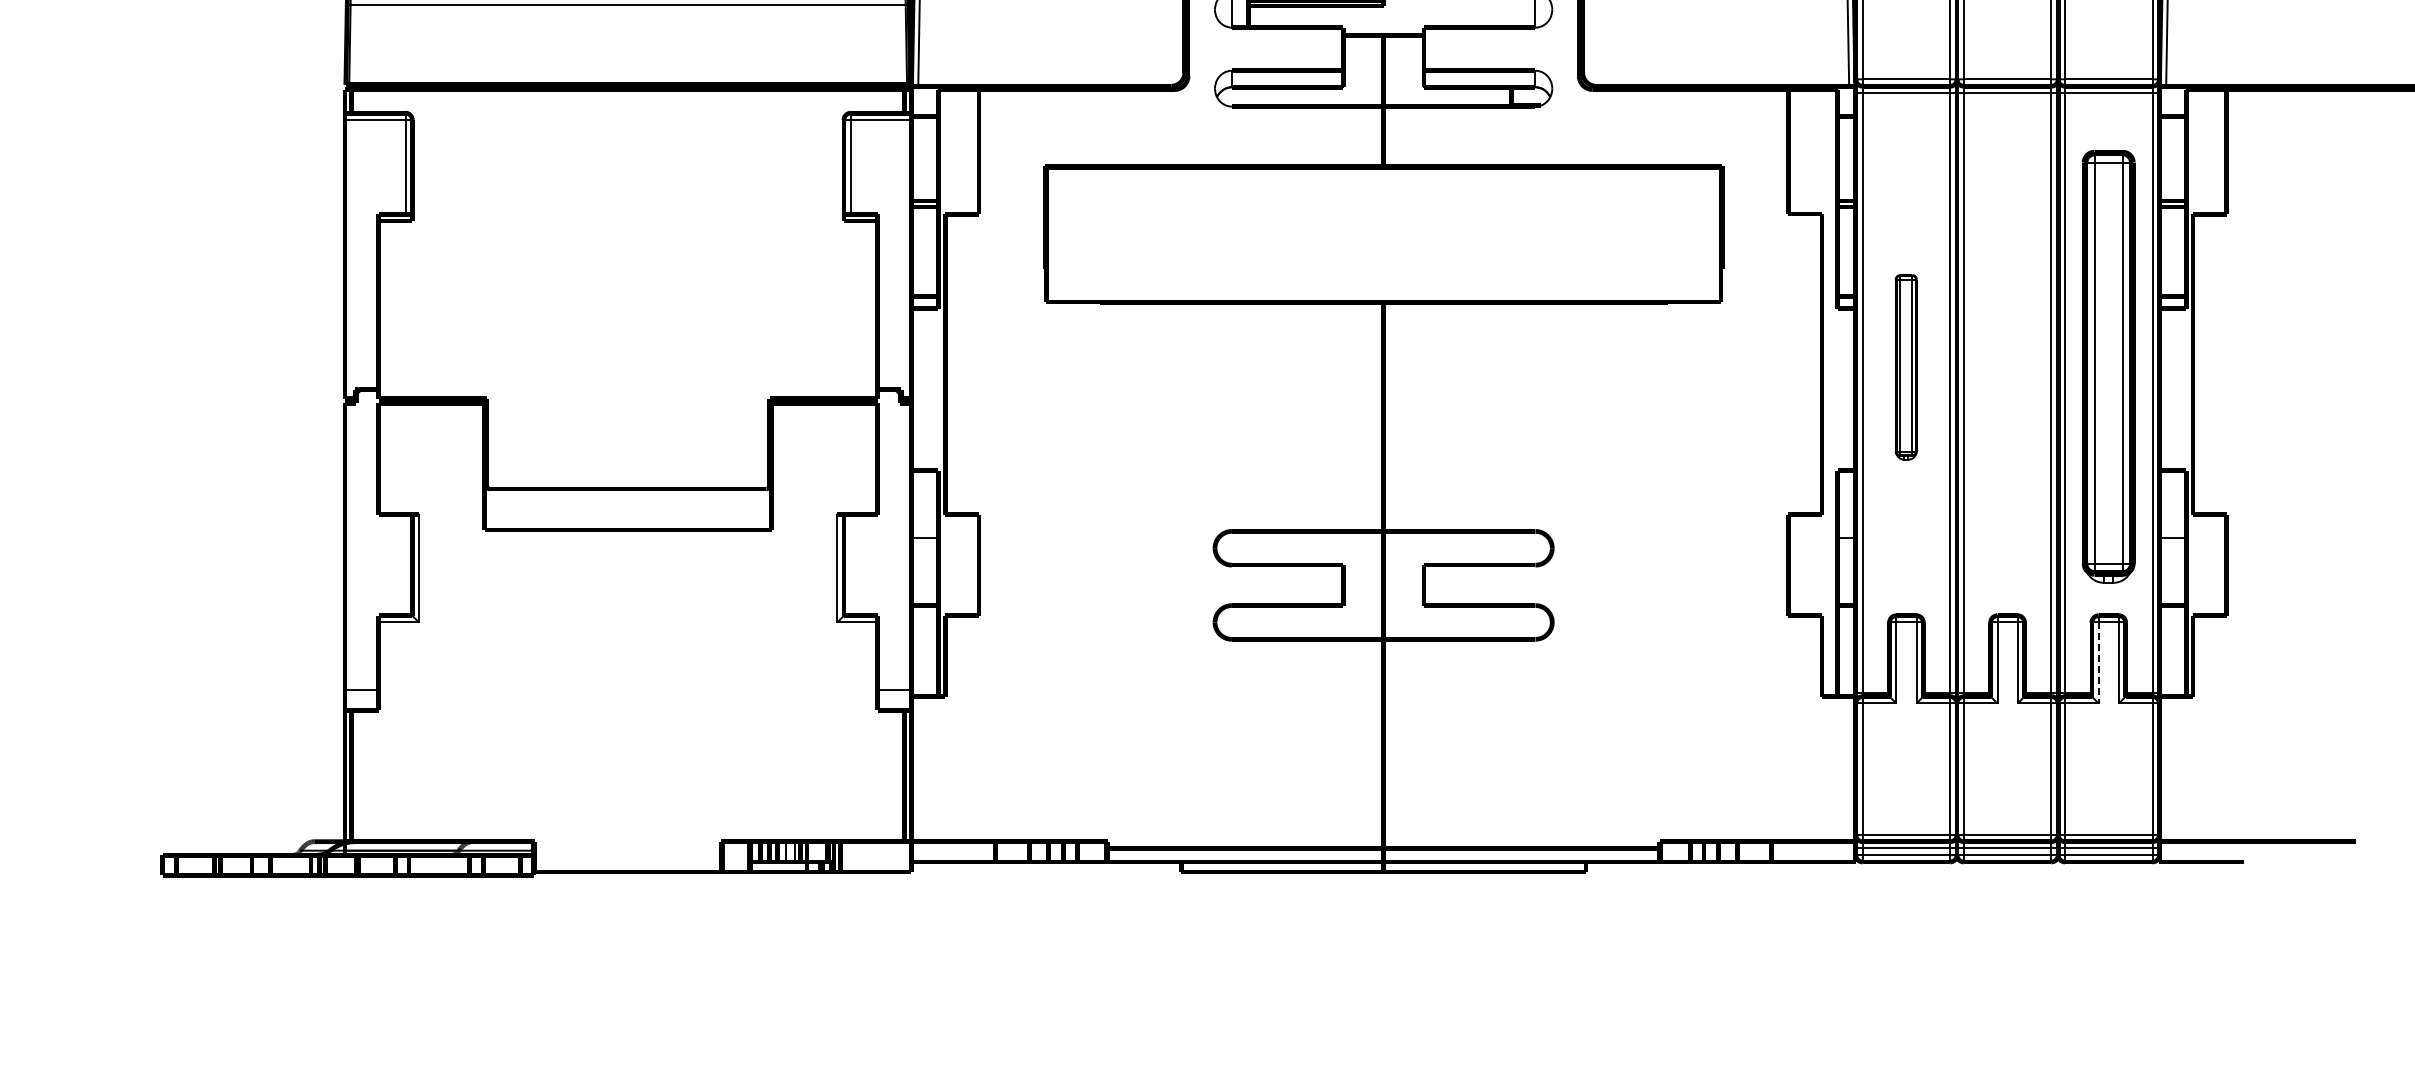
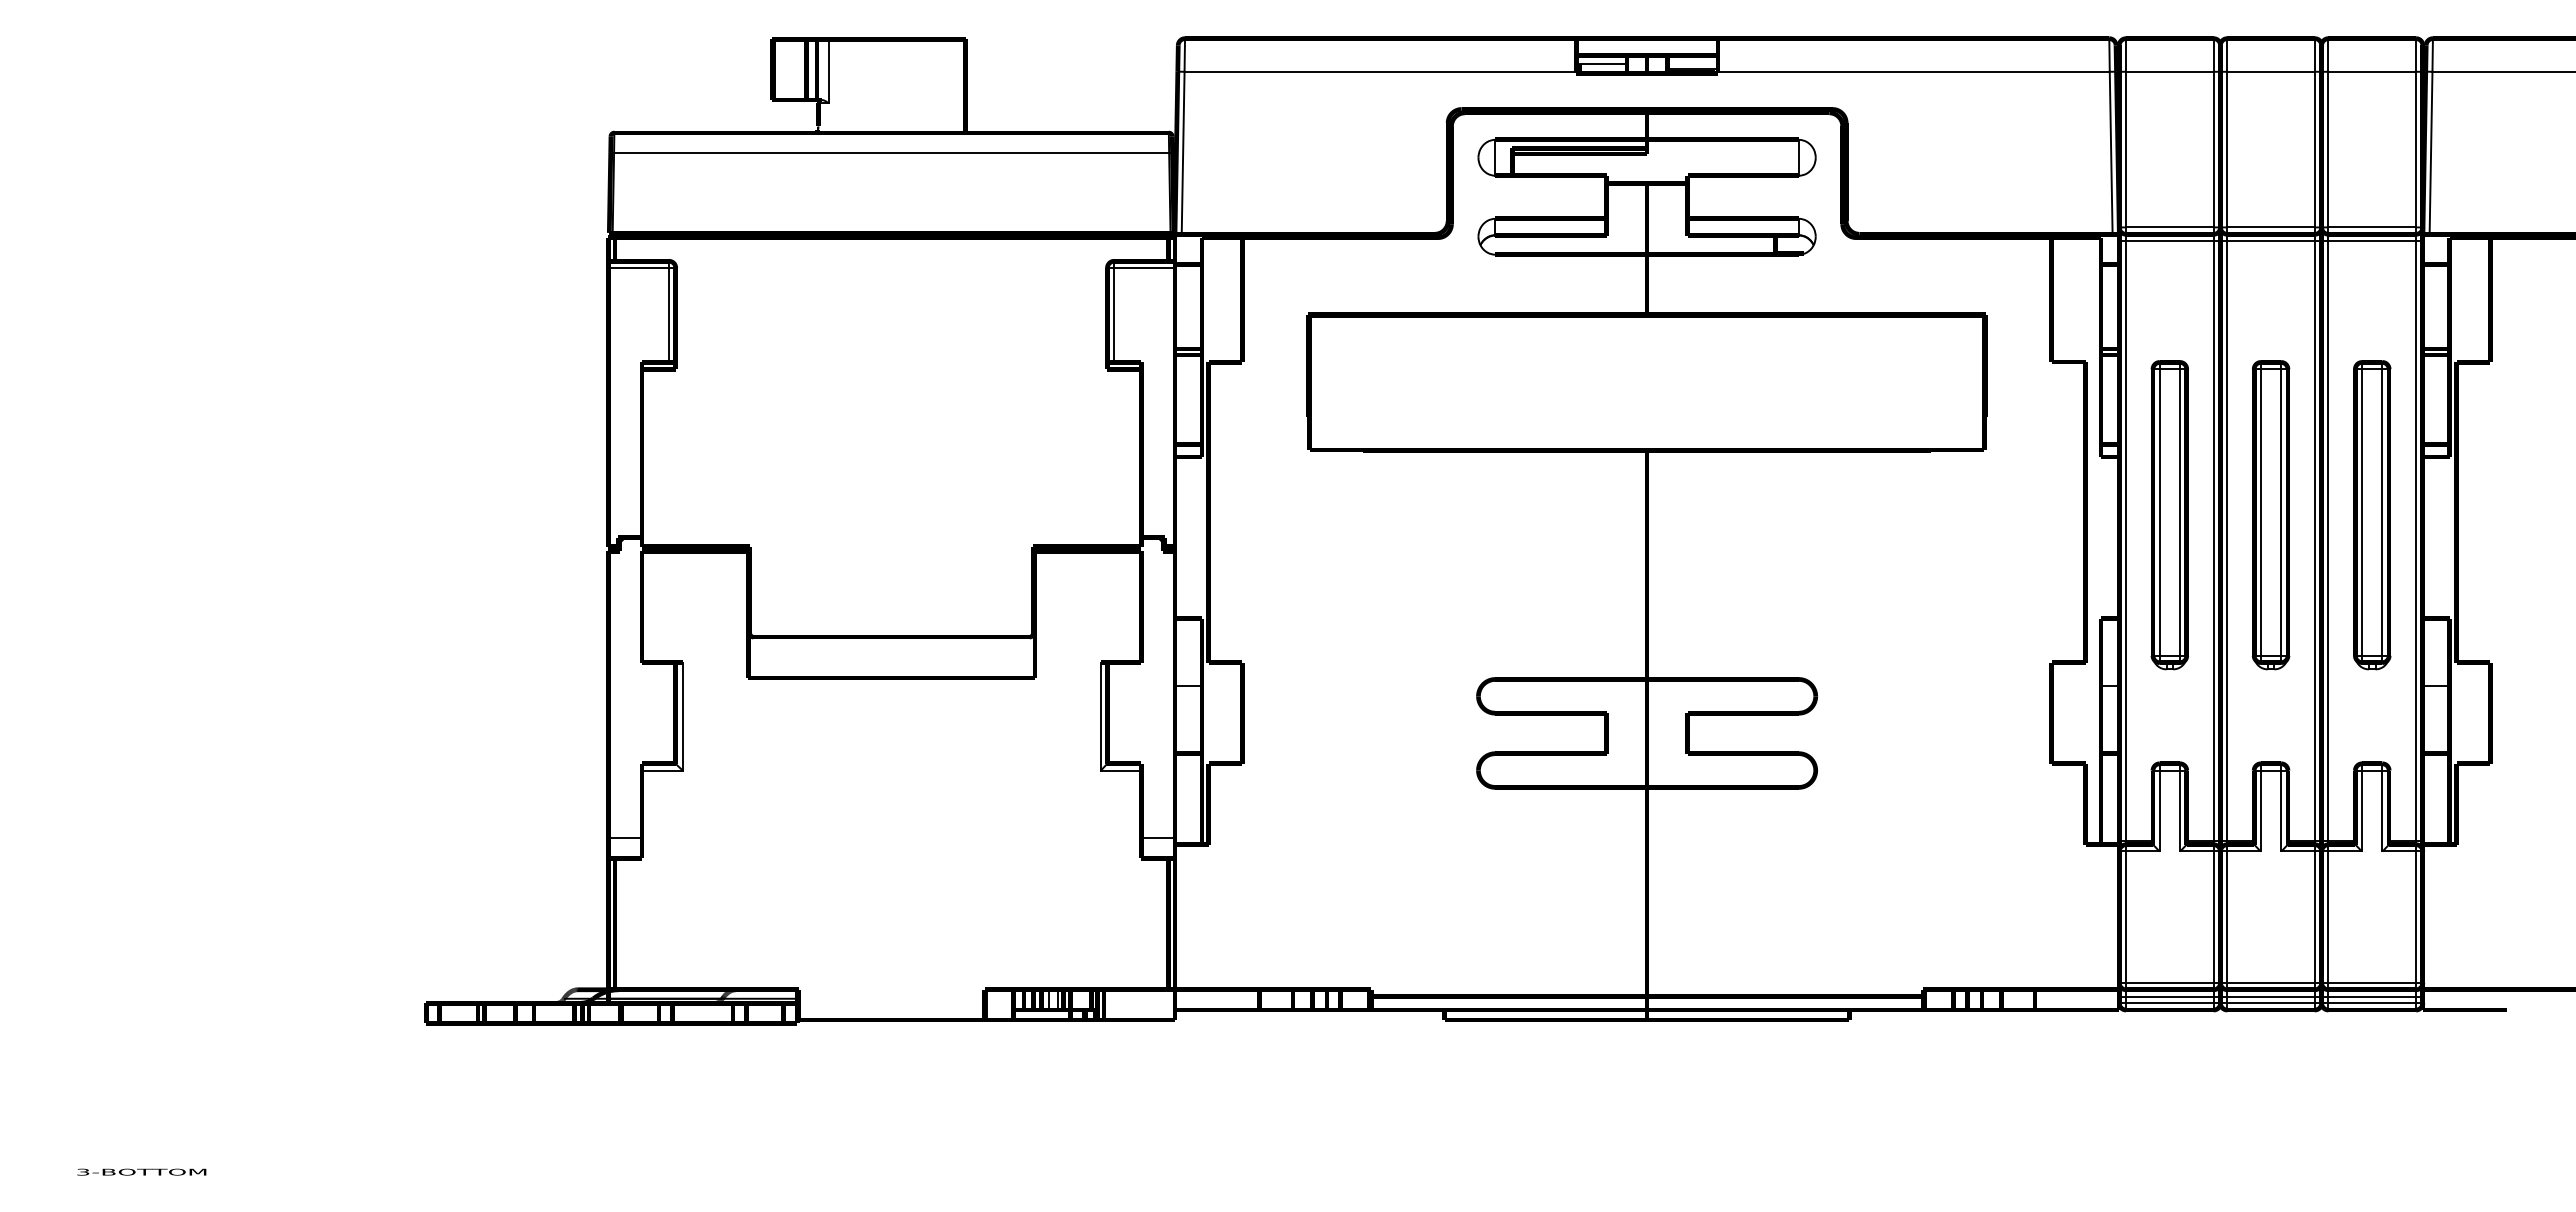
part: (1906, 367) -> (2169, 515), size x1.67
part: (2007, 367) -> (2270, 515), added
part: (2109, 367) -> (2372, 515), size x0.71
line: (2099, 663) -> (2362, 811), dashed -> solid

